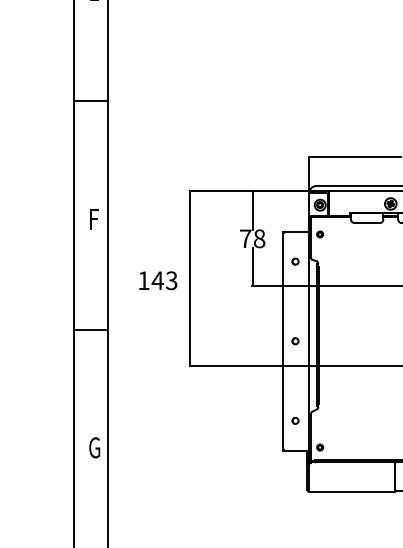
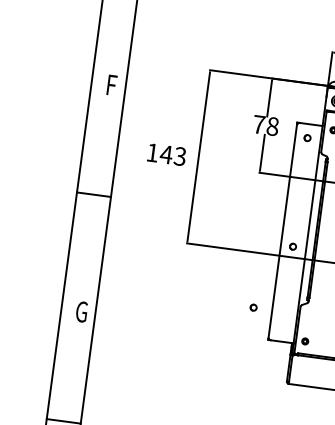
part: (295, 261) -> (307, 137), moved
part: (295, 341) -> (293, 246), moved
part: (295, 420) -> (253, 307), moved

